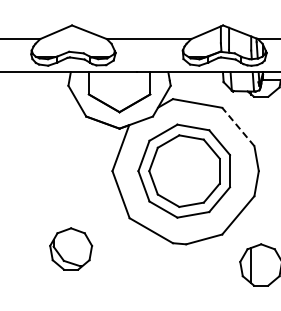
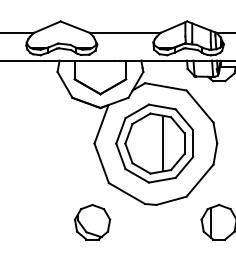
line: (238, 126) -> (200, 106), dashed -> solid
line: (194, 170) -> (163, 143), added
part: (71, 248) -> (92, 221), moved

